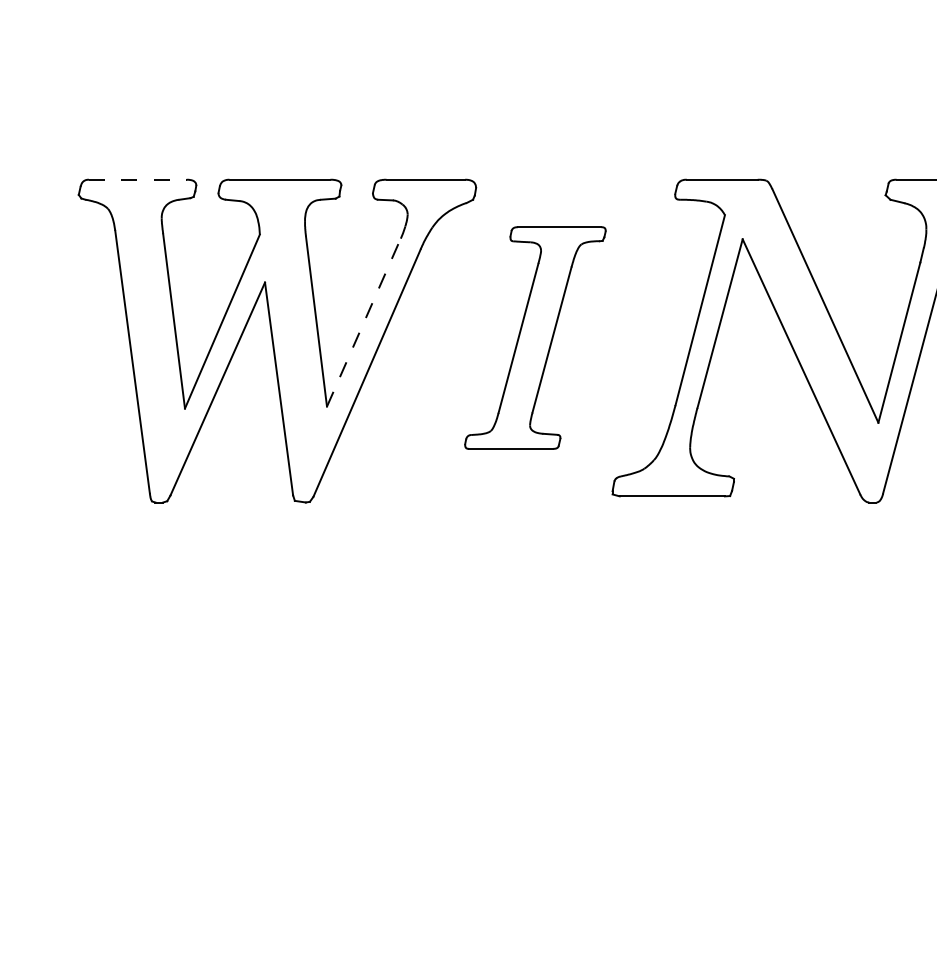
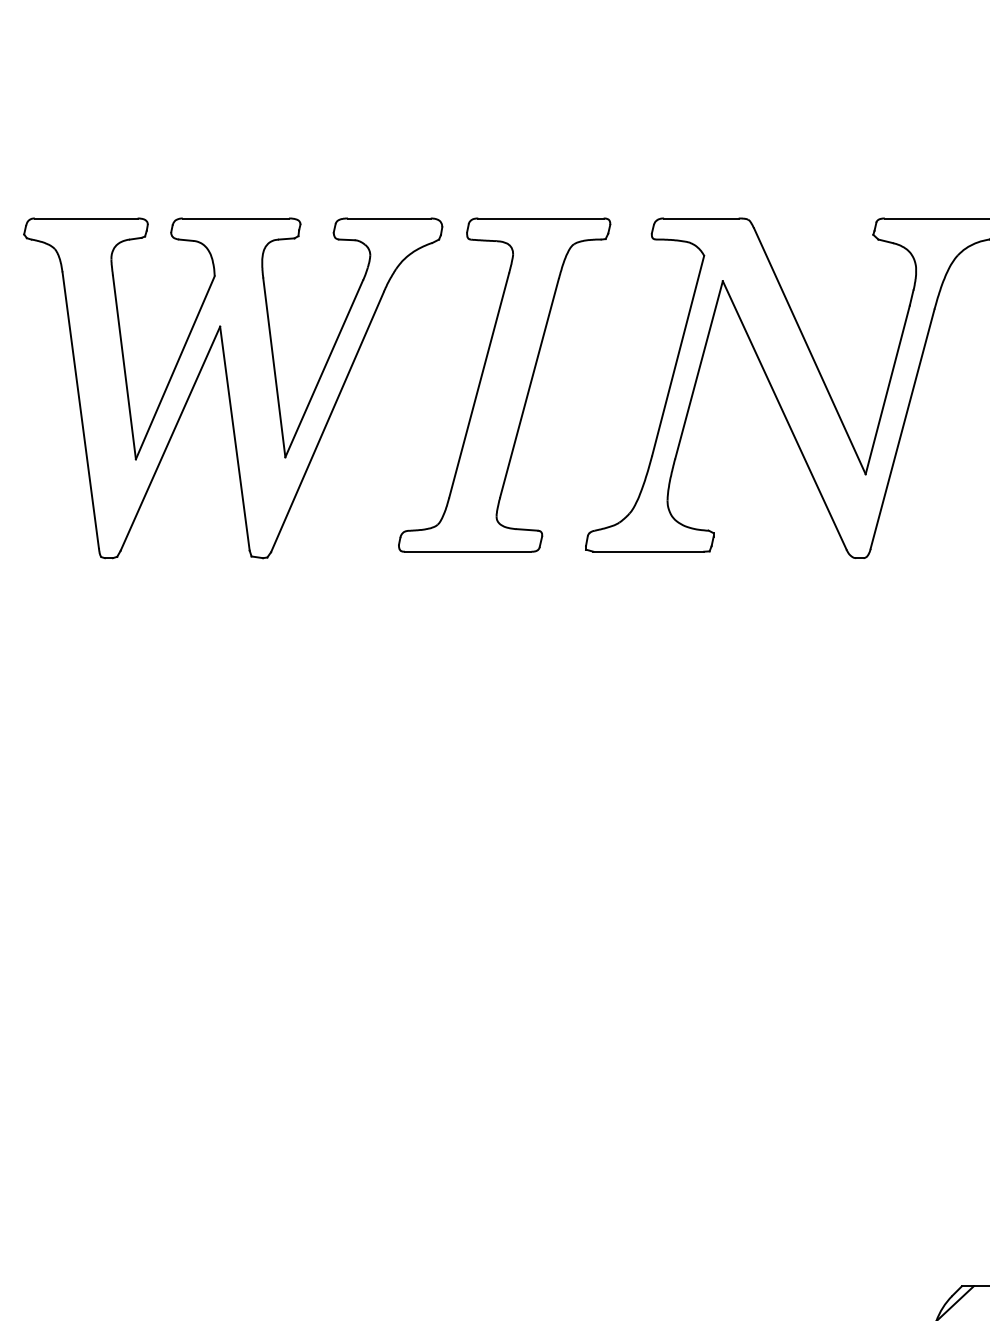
line: (138, 179) -> (86, 218), dashed -> solid
line: (364, 322) -> (324, 368), dashed -> solid
part: (535, 337) -> (504, 384), size x1.43

